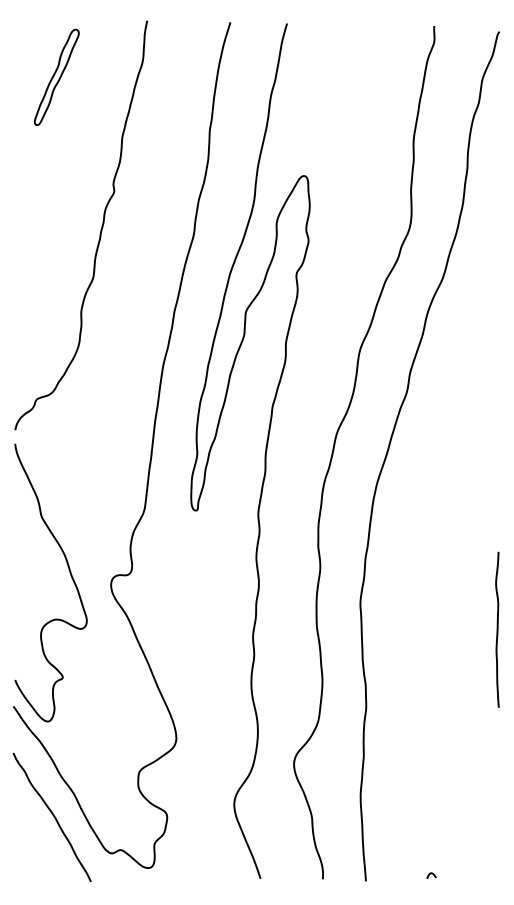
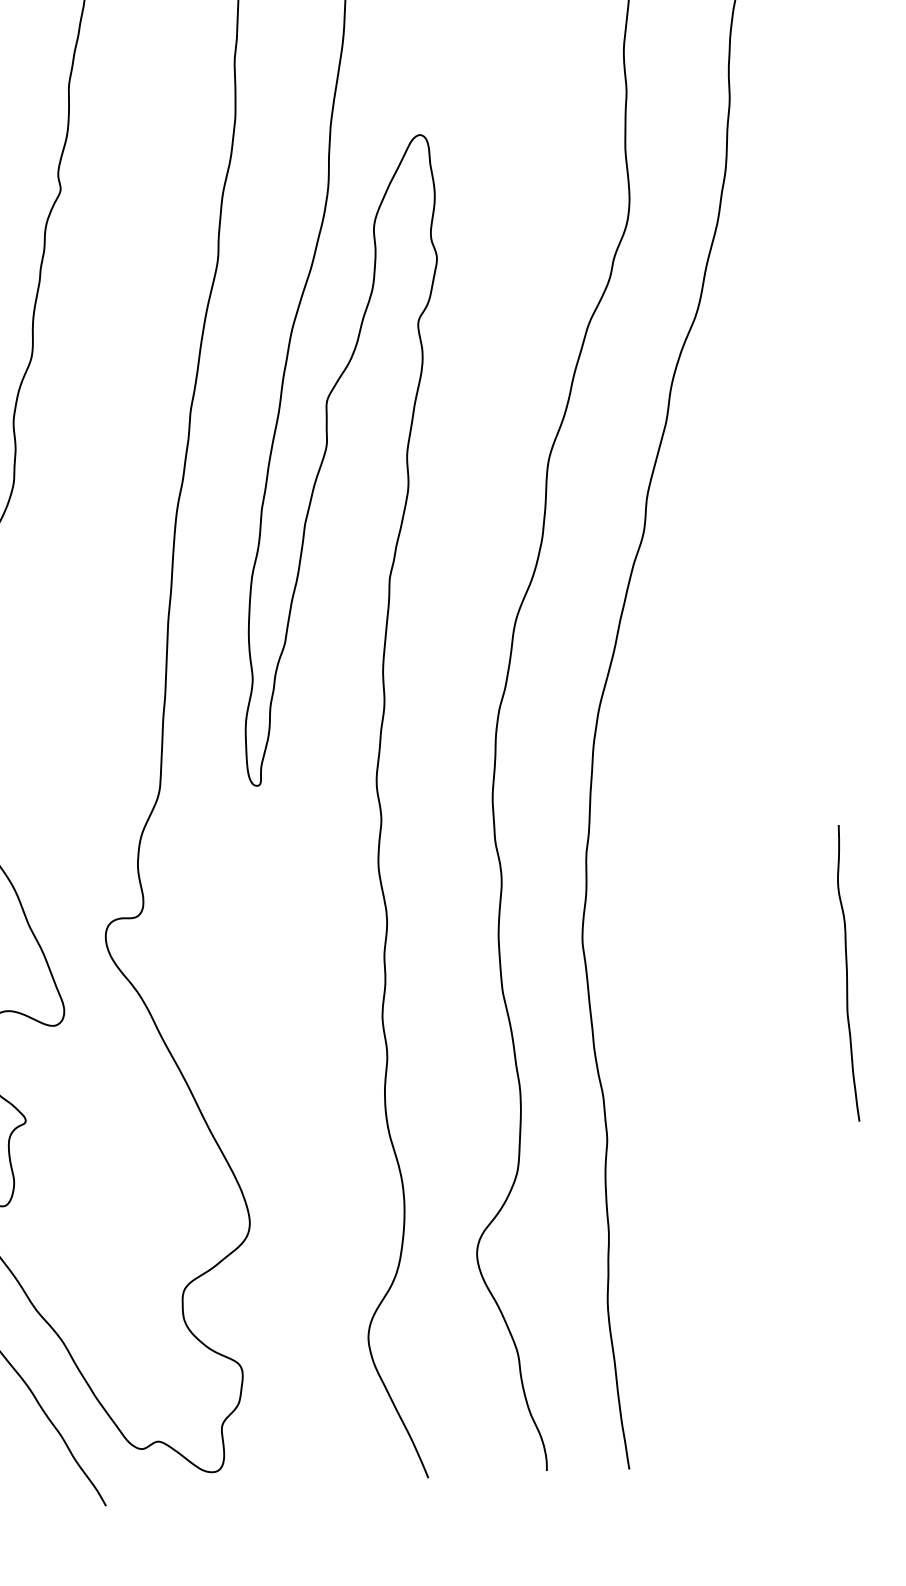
curve: (431, 874) -> (752, 1447), removed

